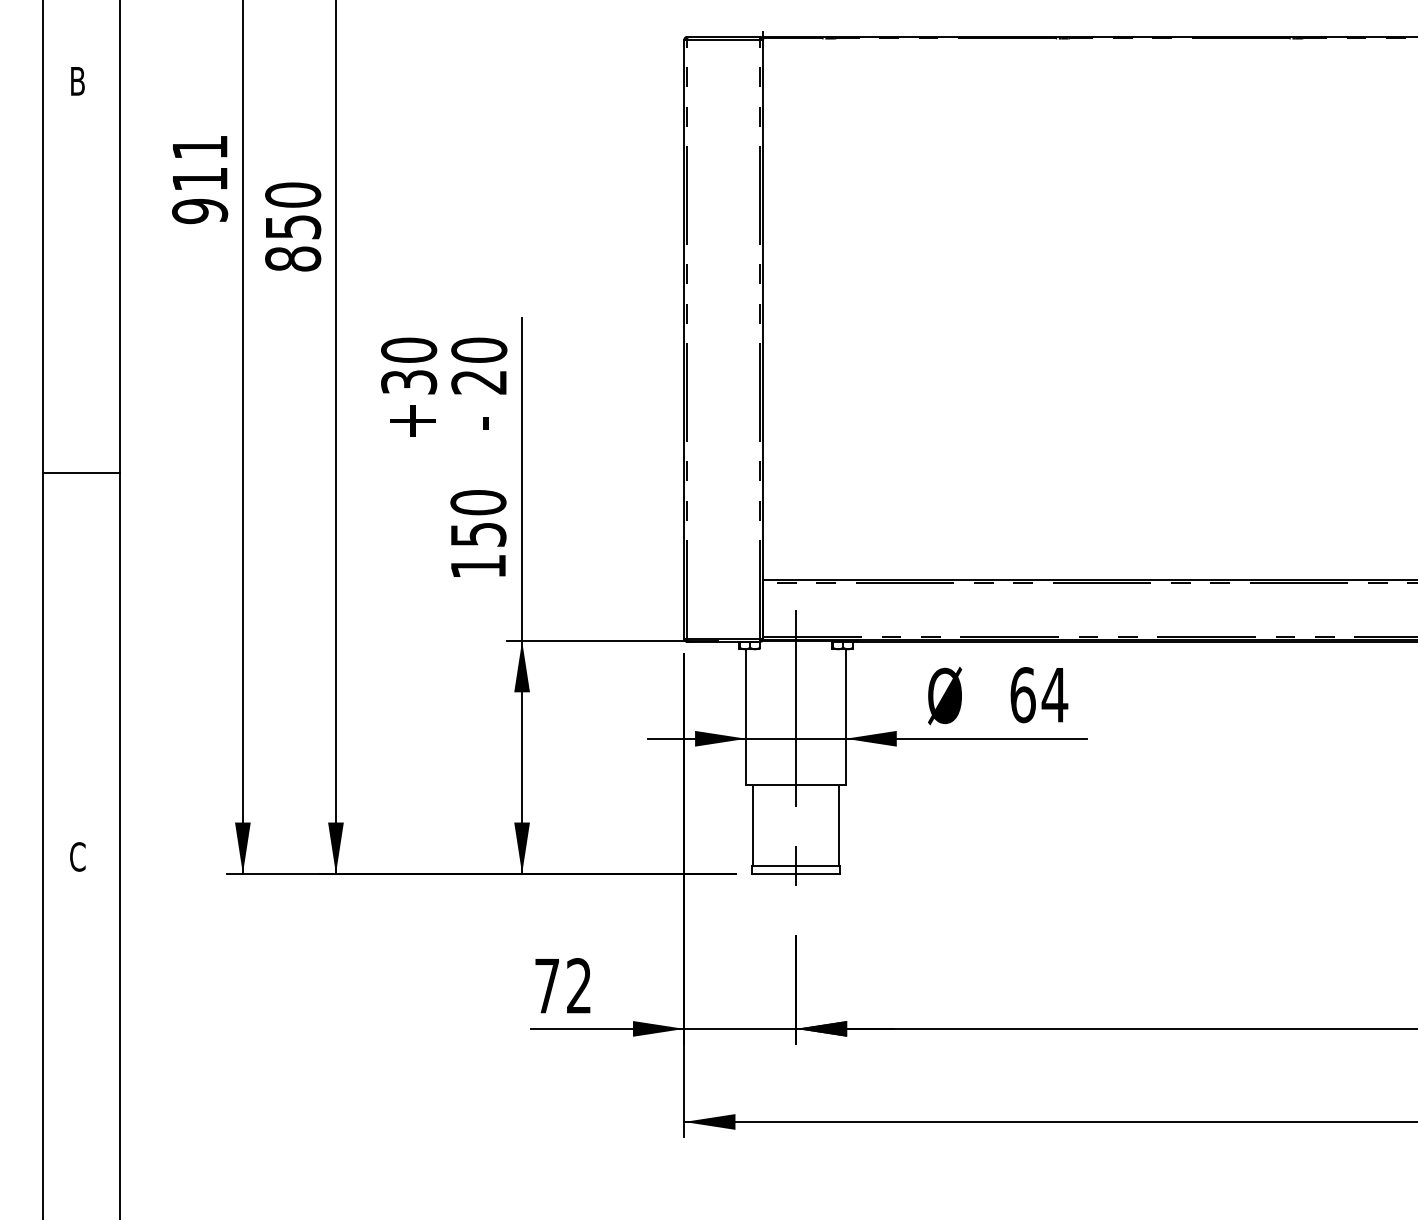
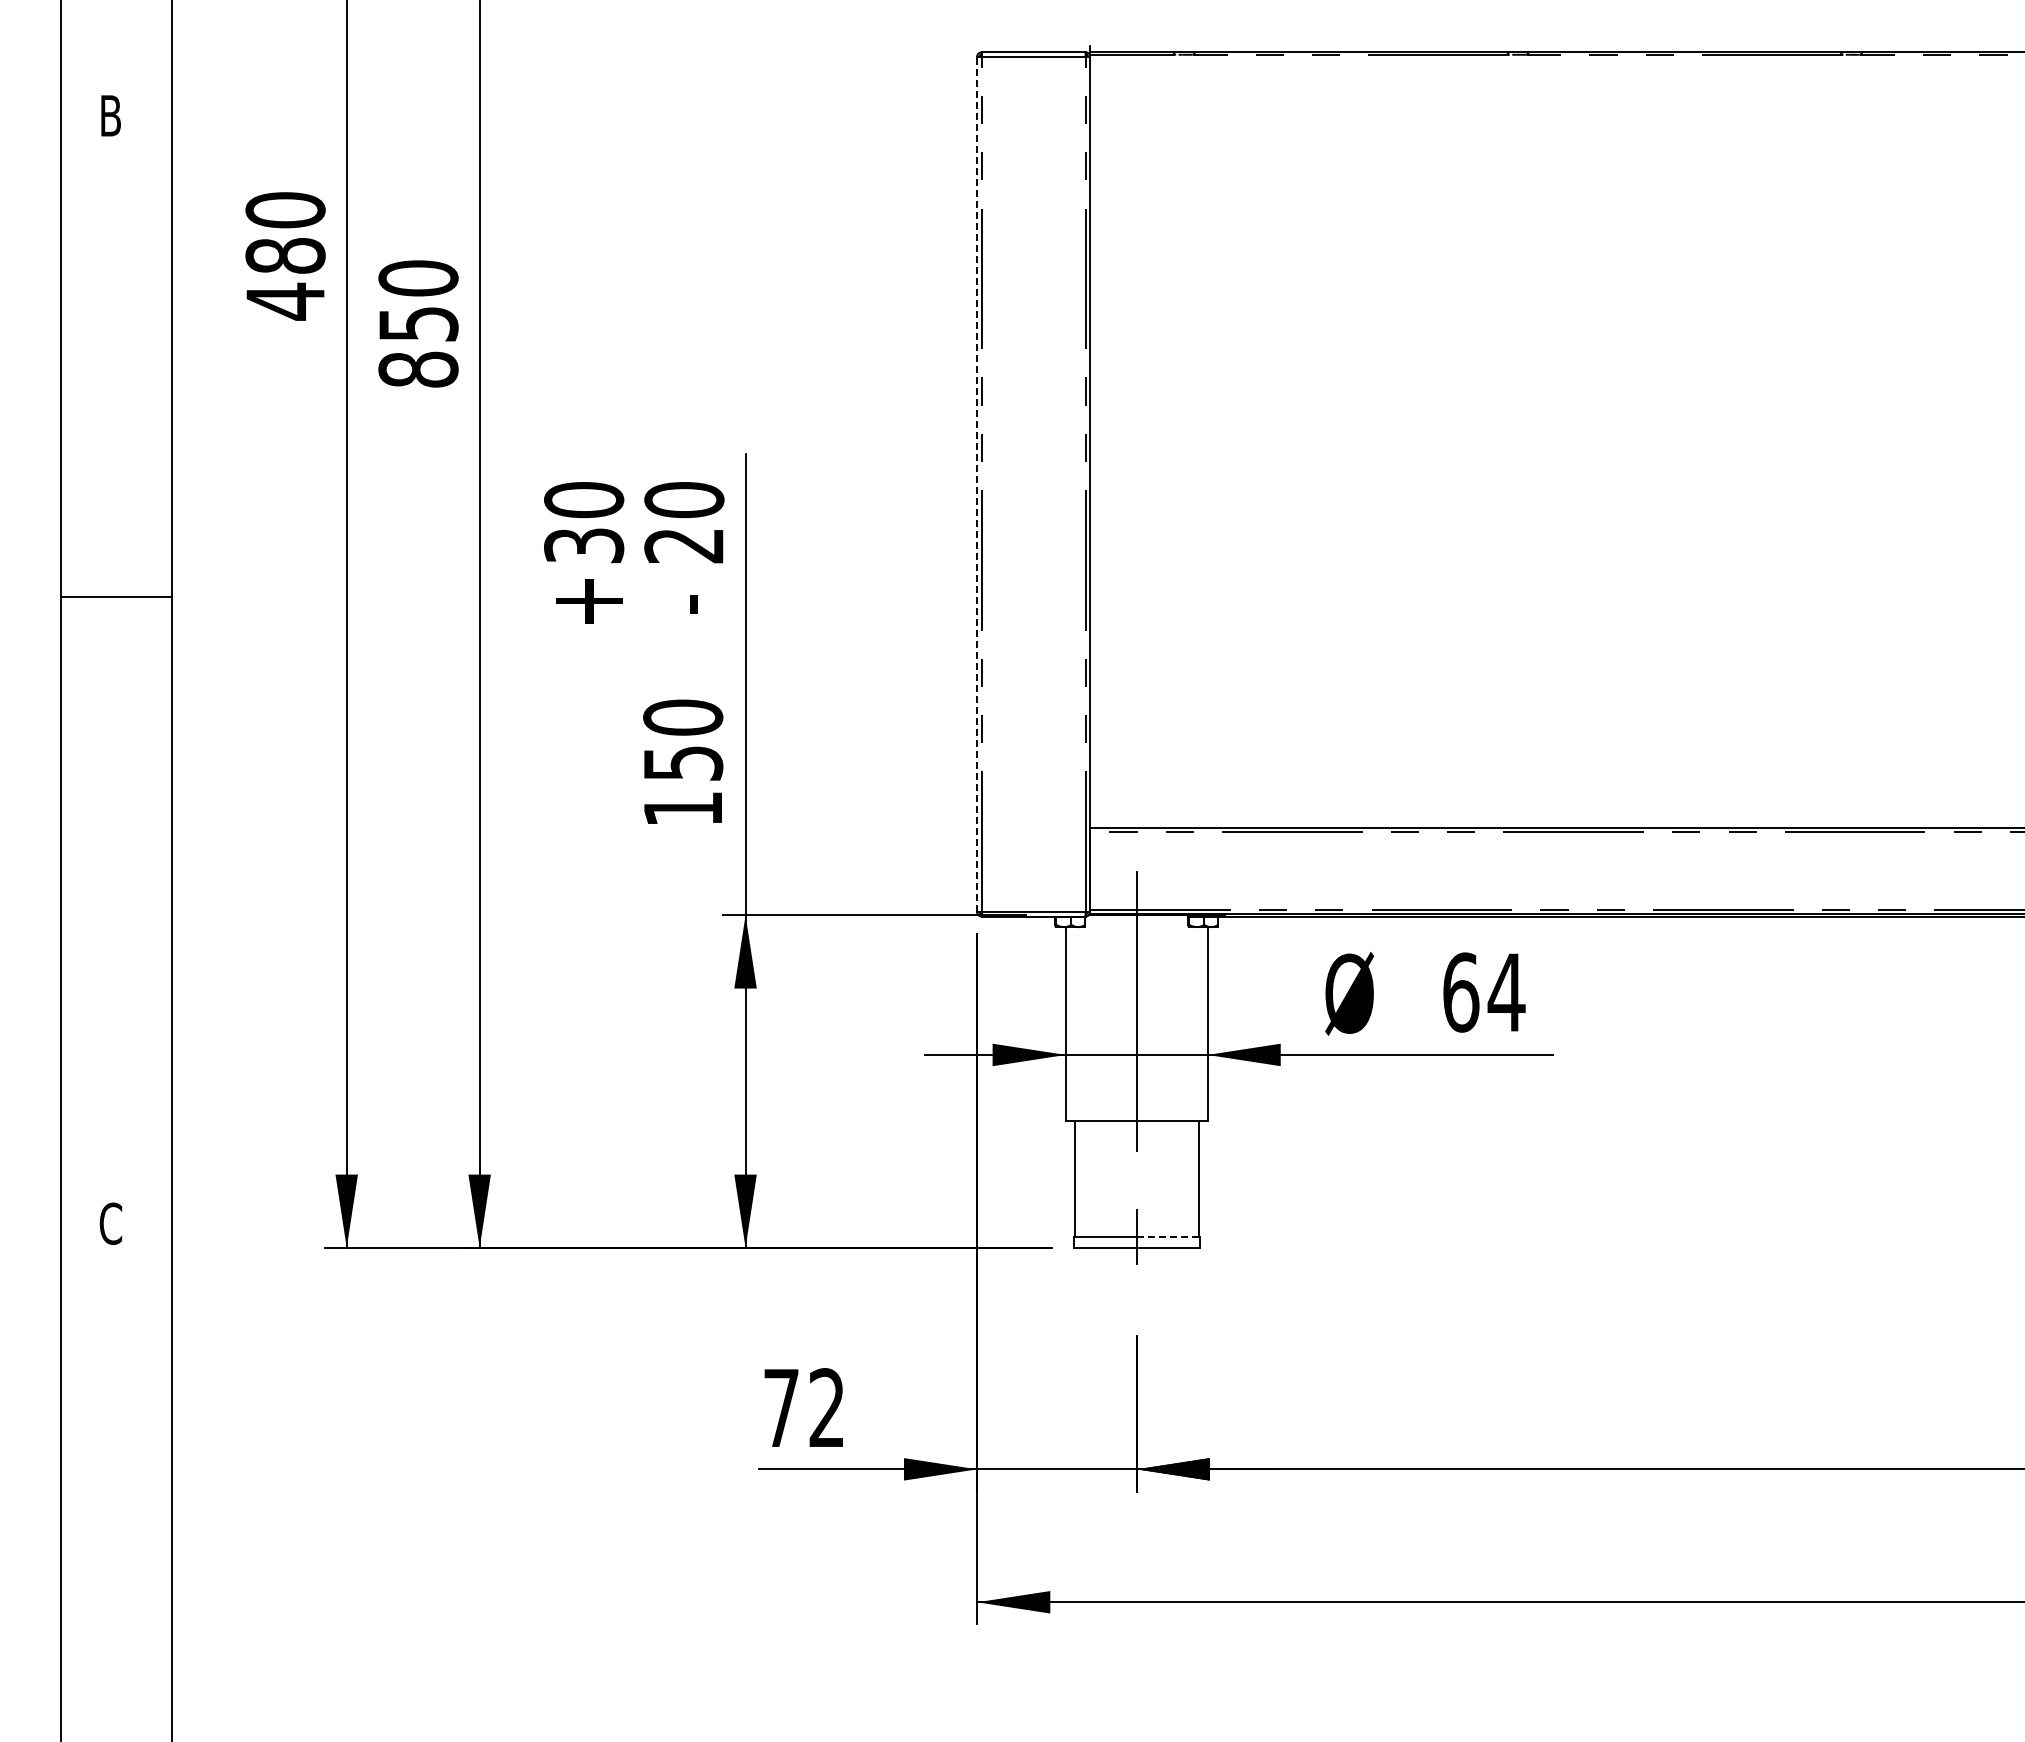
text: (200, 179) -> (285, 256), 911 -> 480
line: (684, 339) -> (977, 484), solid -> dashed
line: (81, 473) -> (115, 597), moved
line: (818, 865) -> (1168, 1236), solid -> dashed

